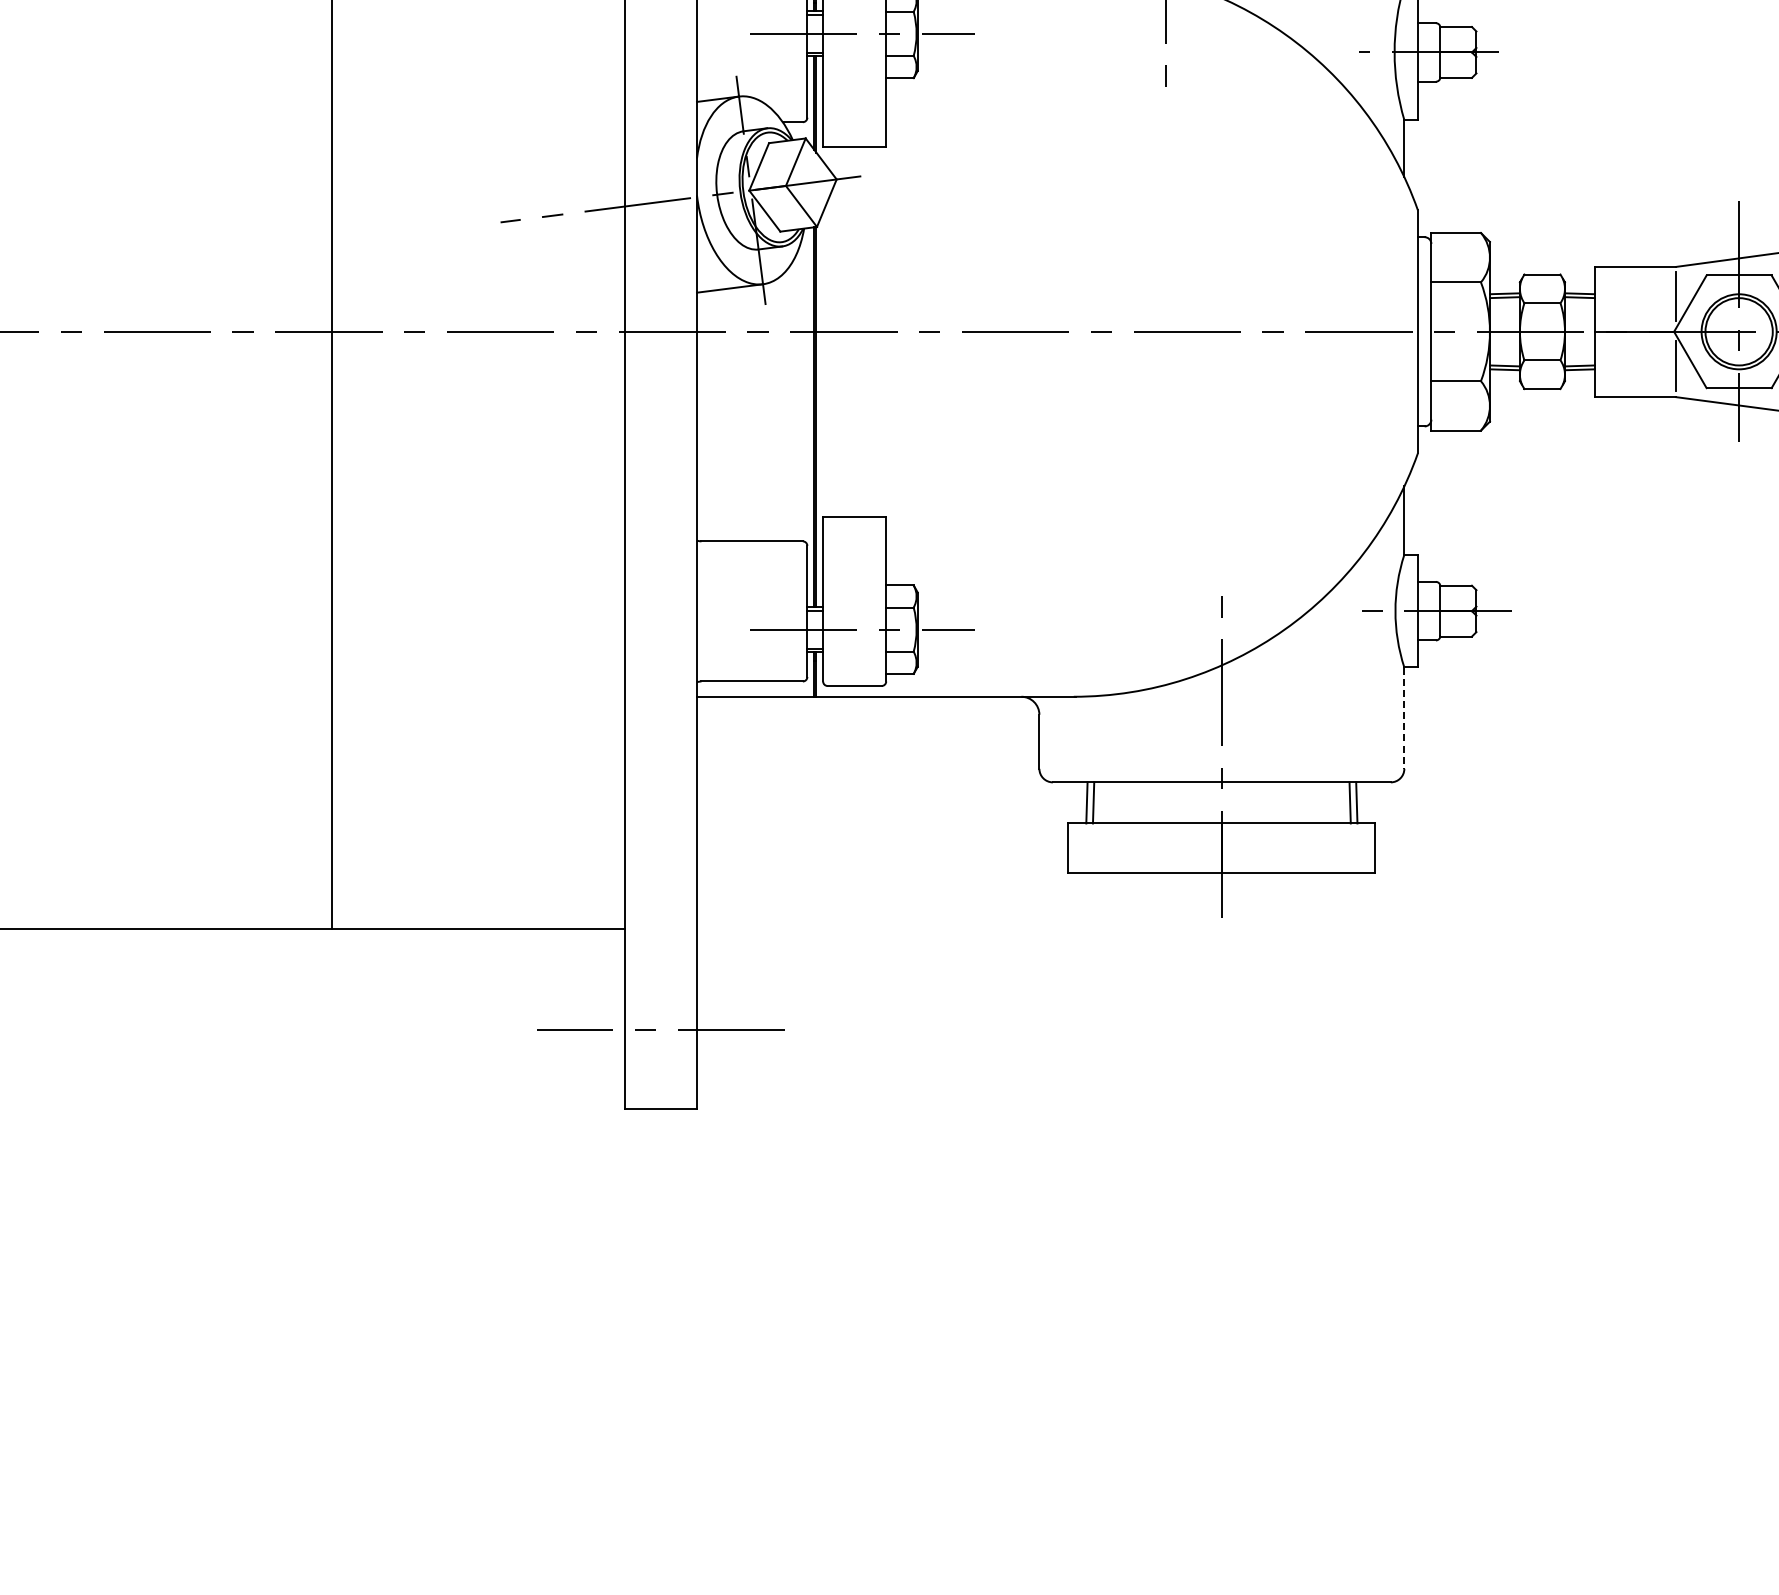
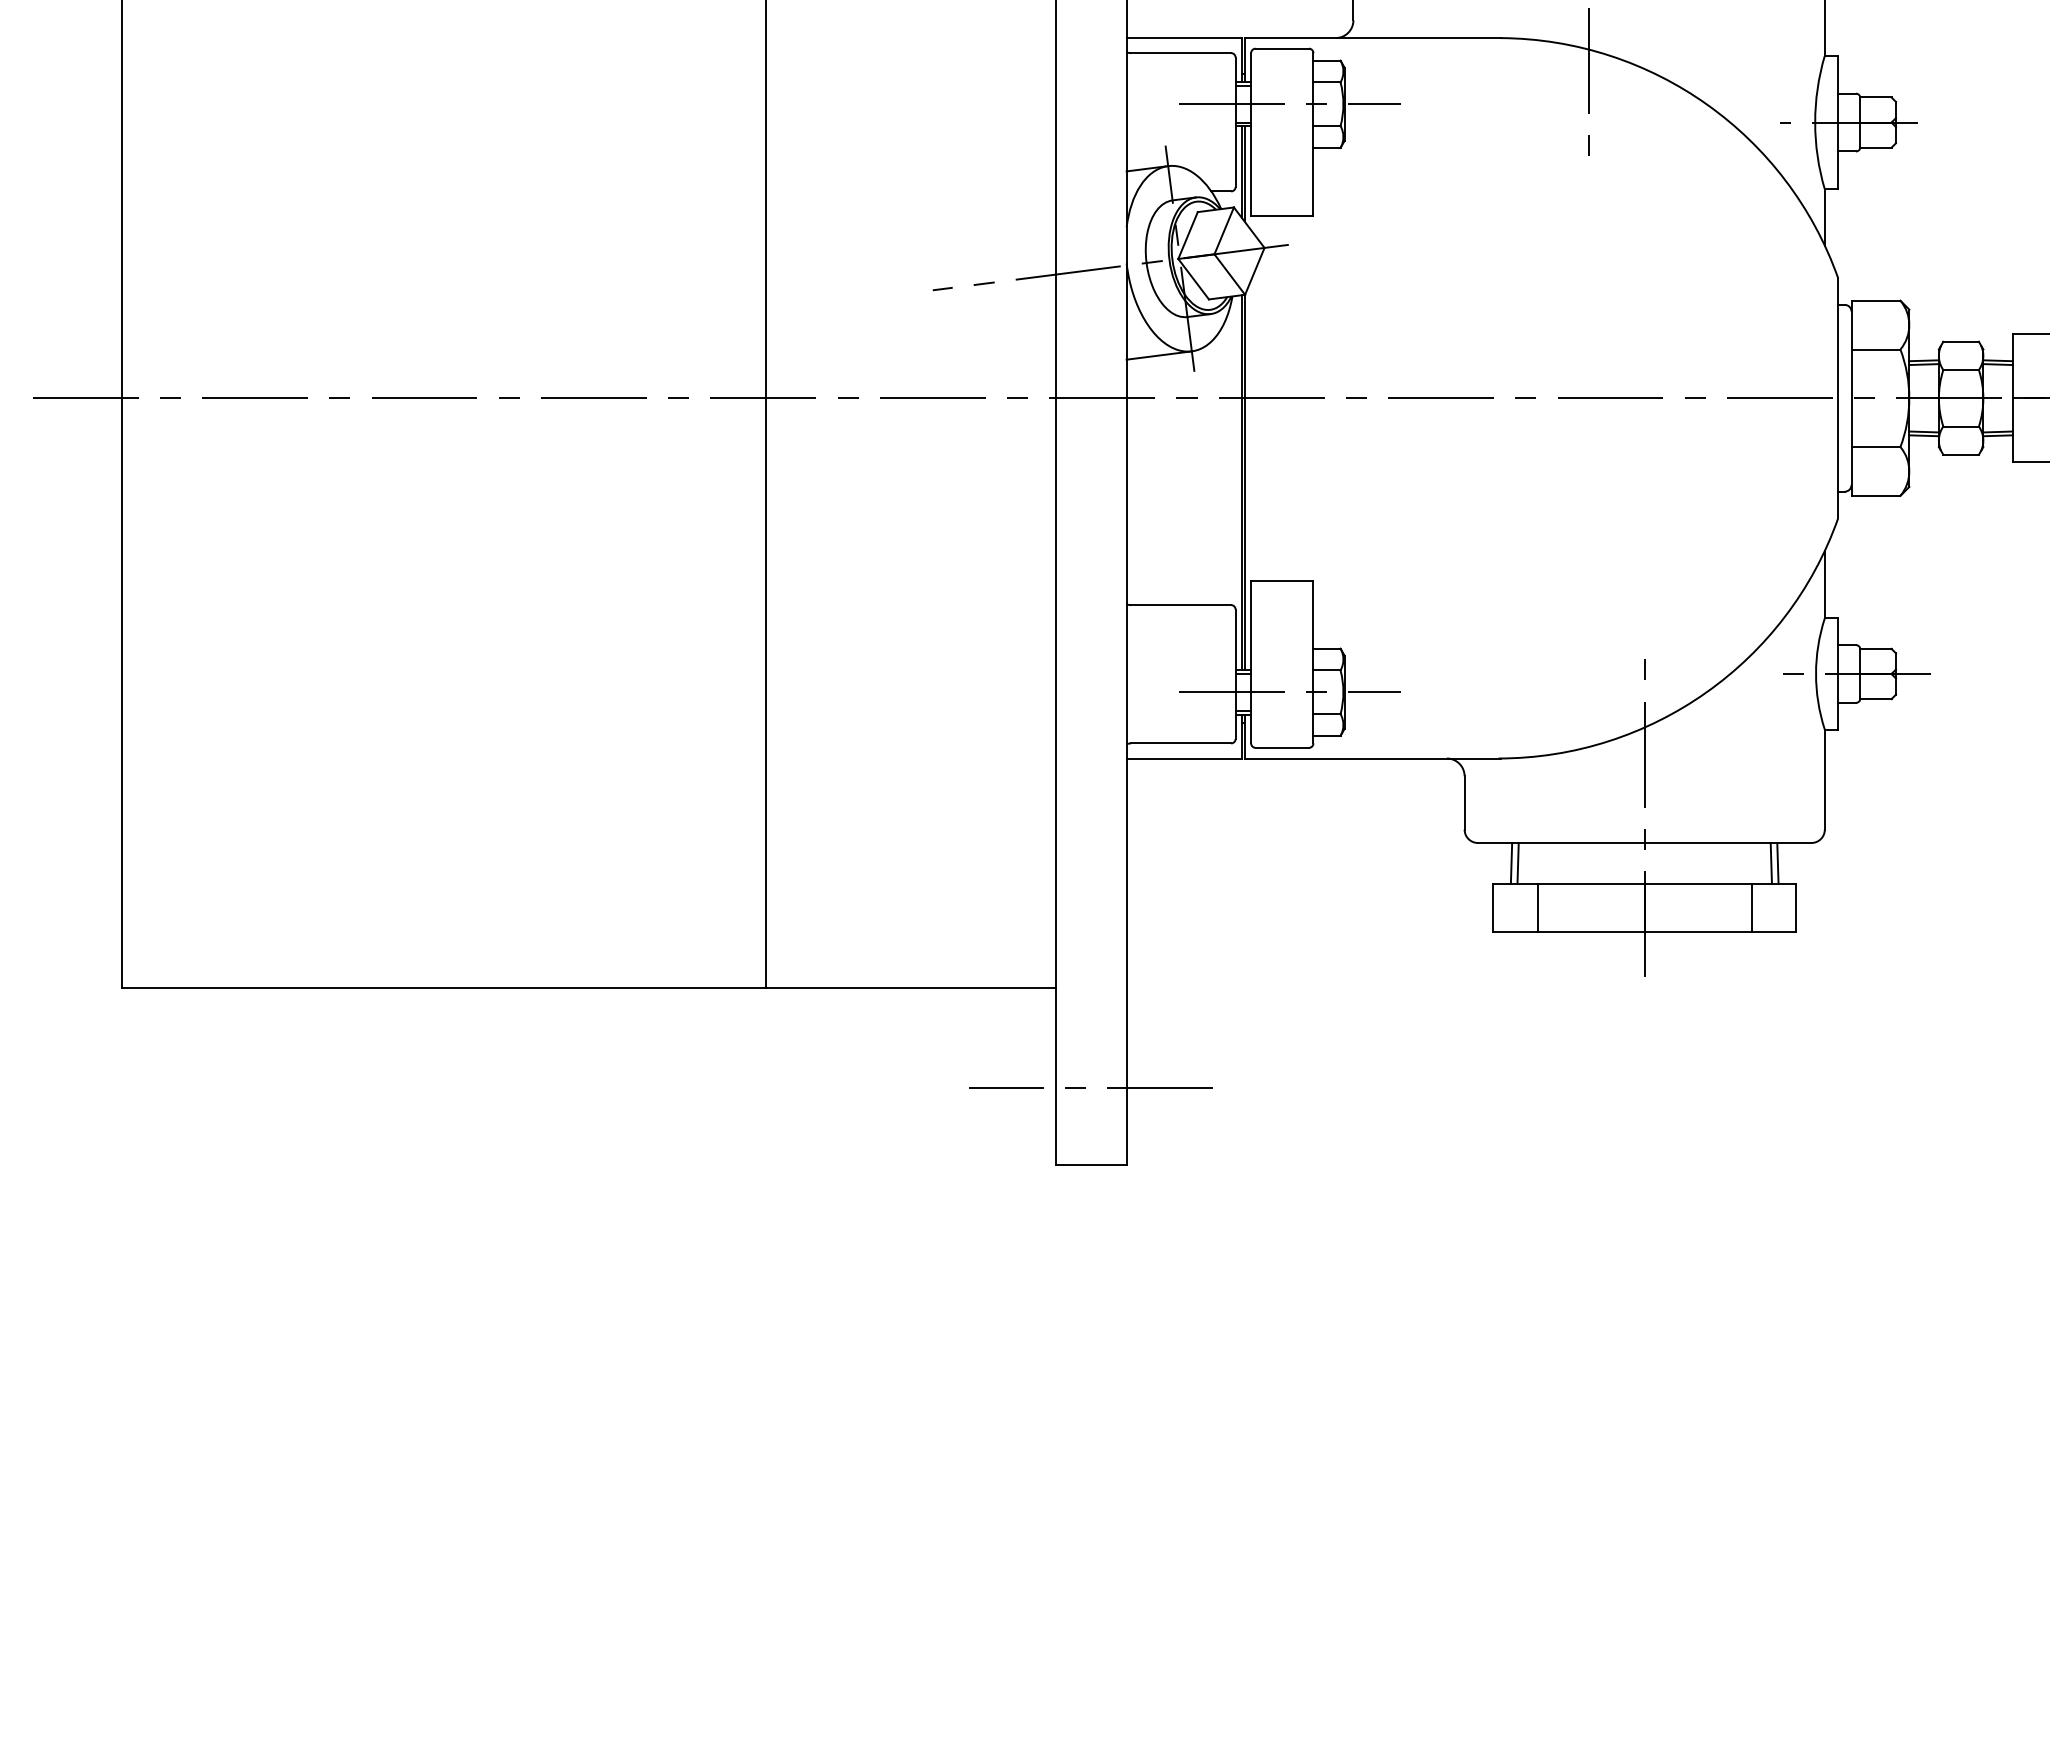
line: (1404, 719) -> (1824, 780), dashed -> solid
line: (1113, 847) -> (1537, 907), added
line: (1330, 847) -> (1751, 907), added

